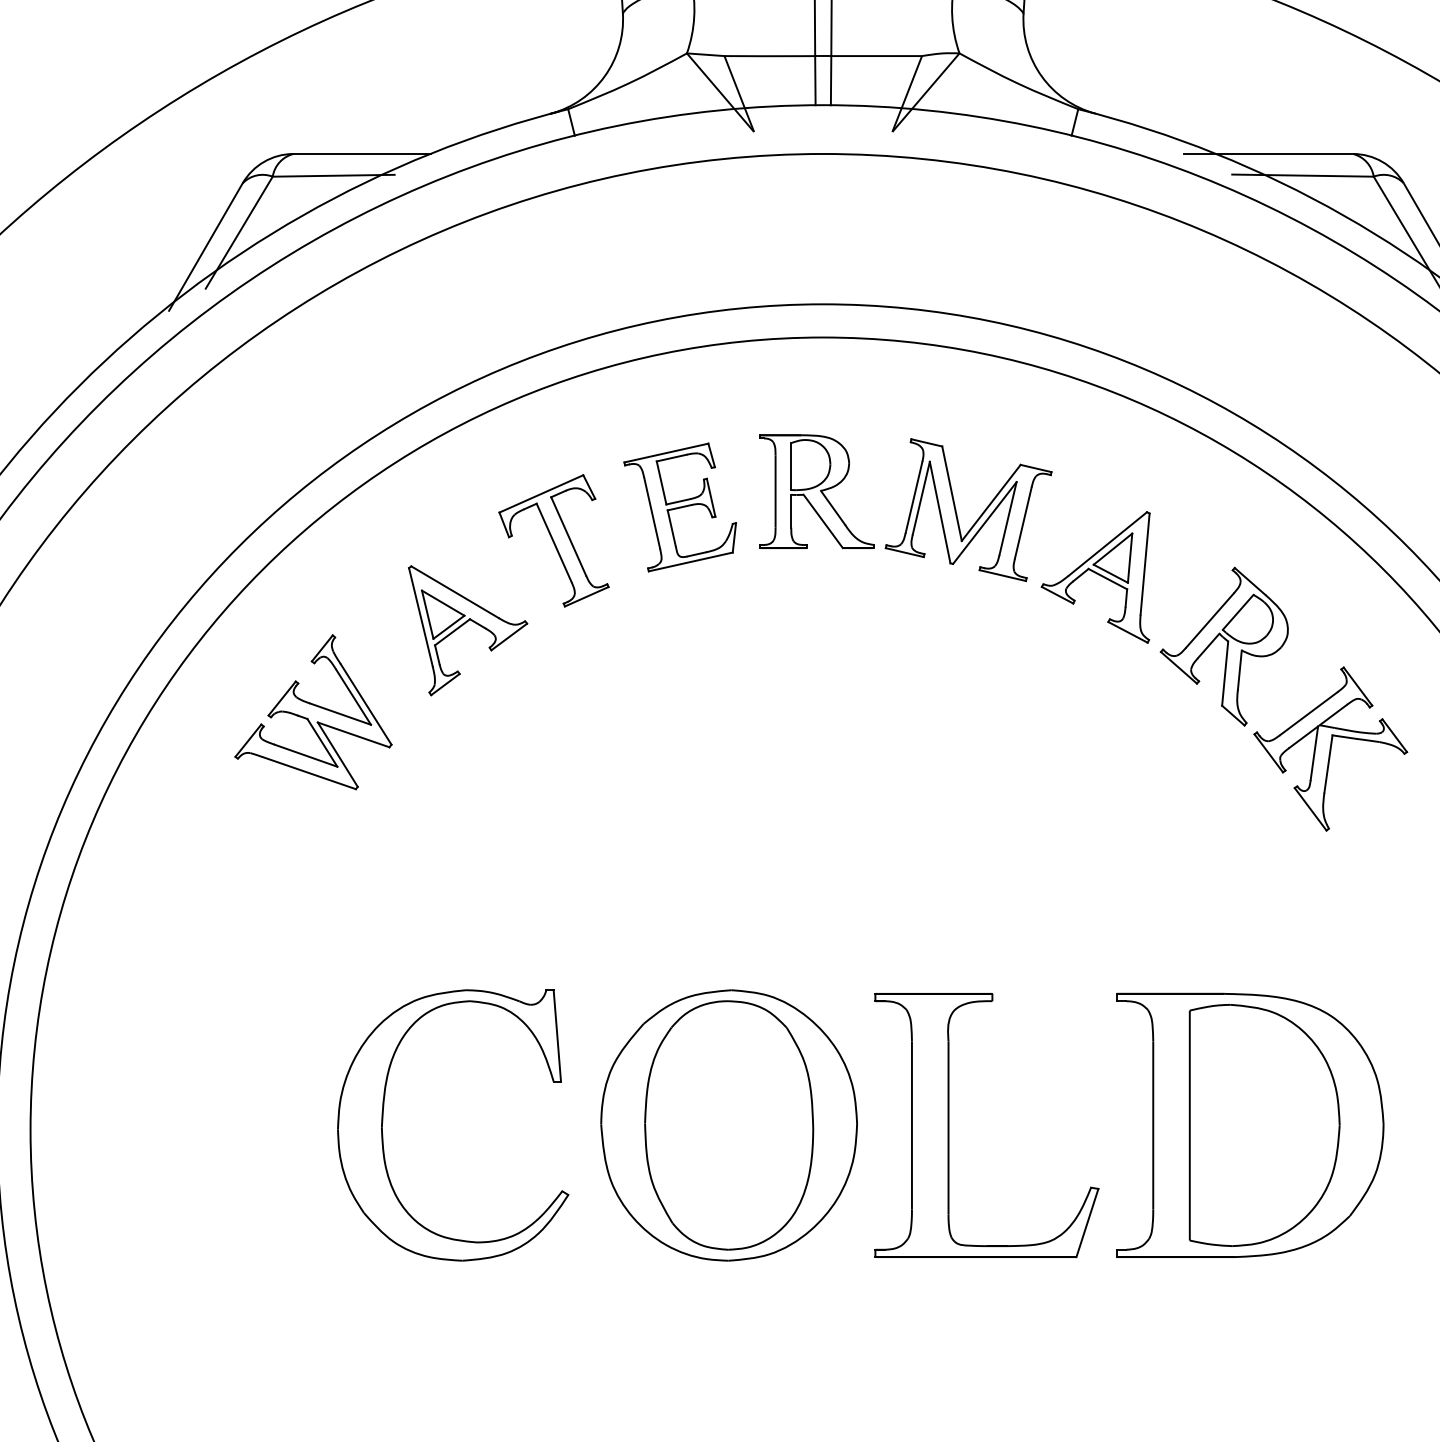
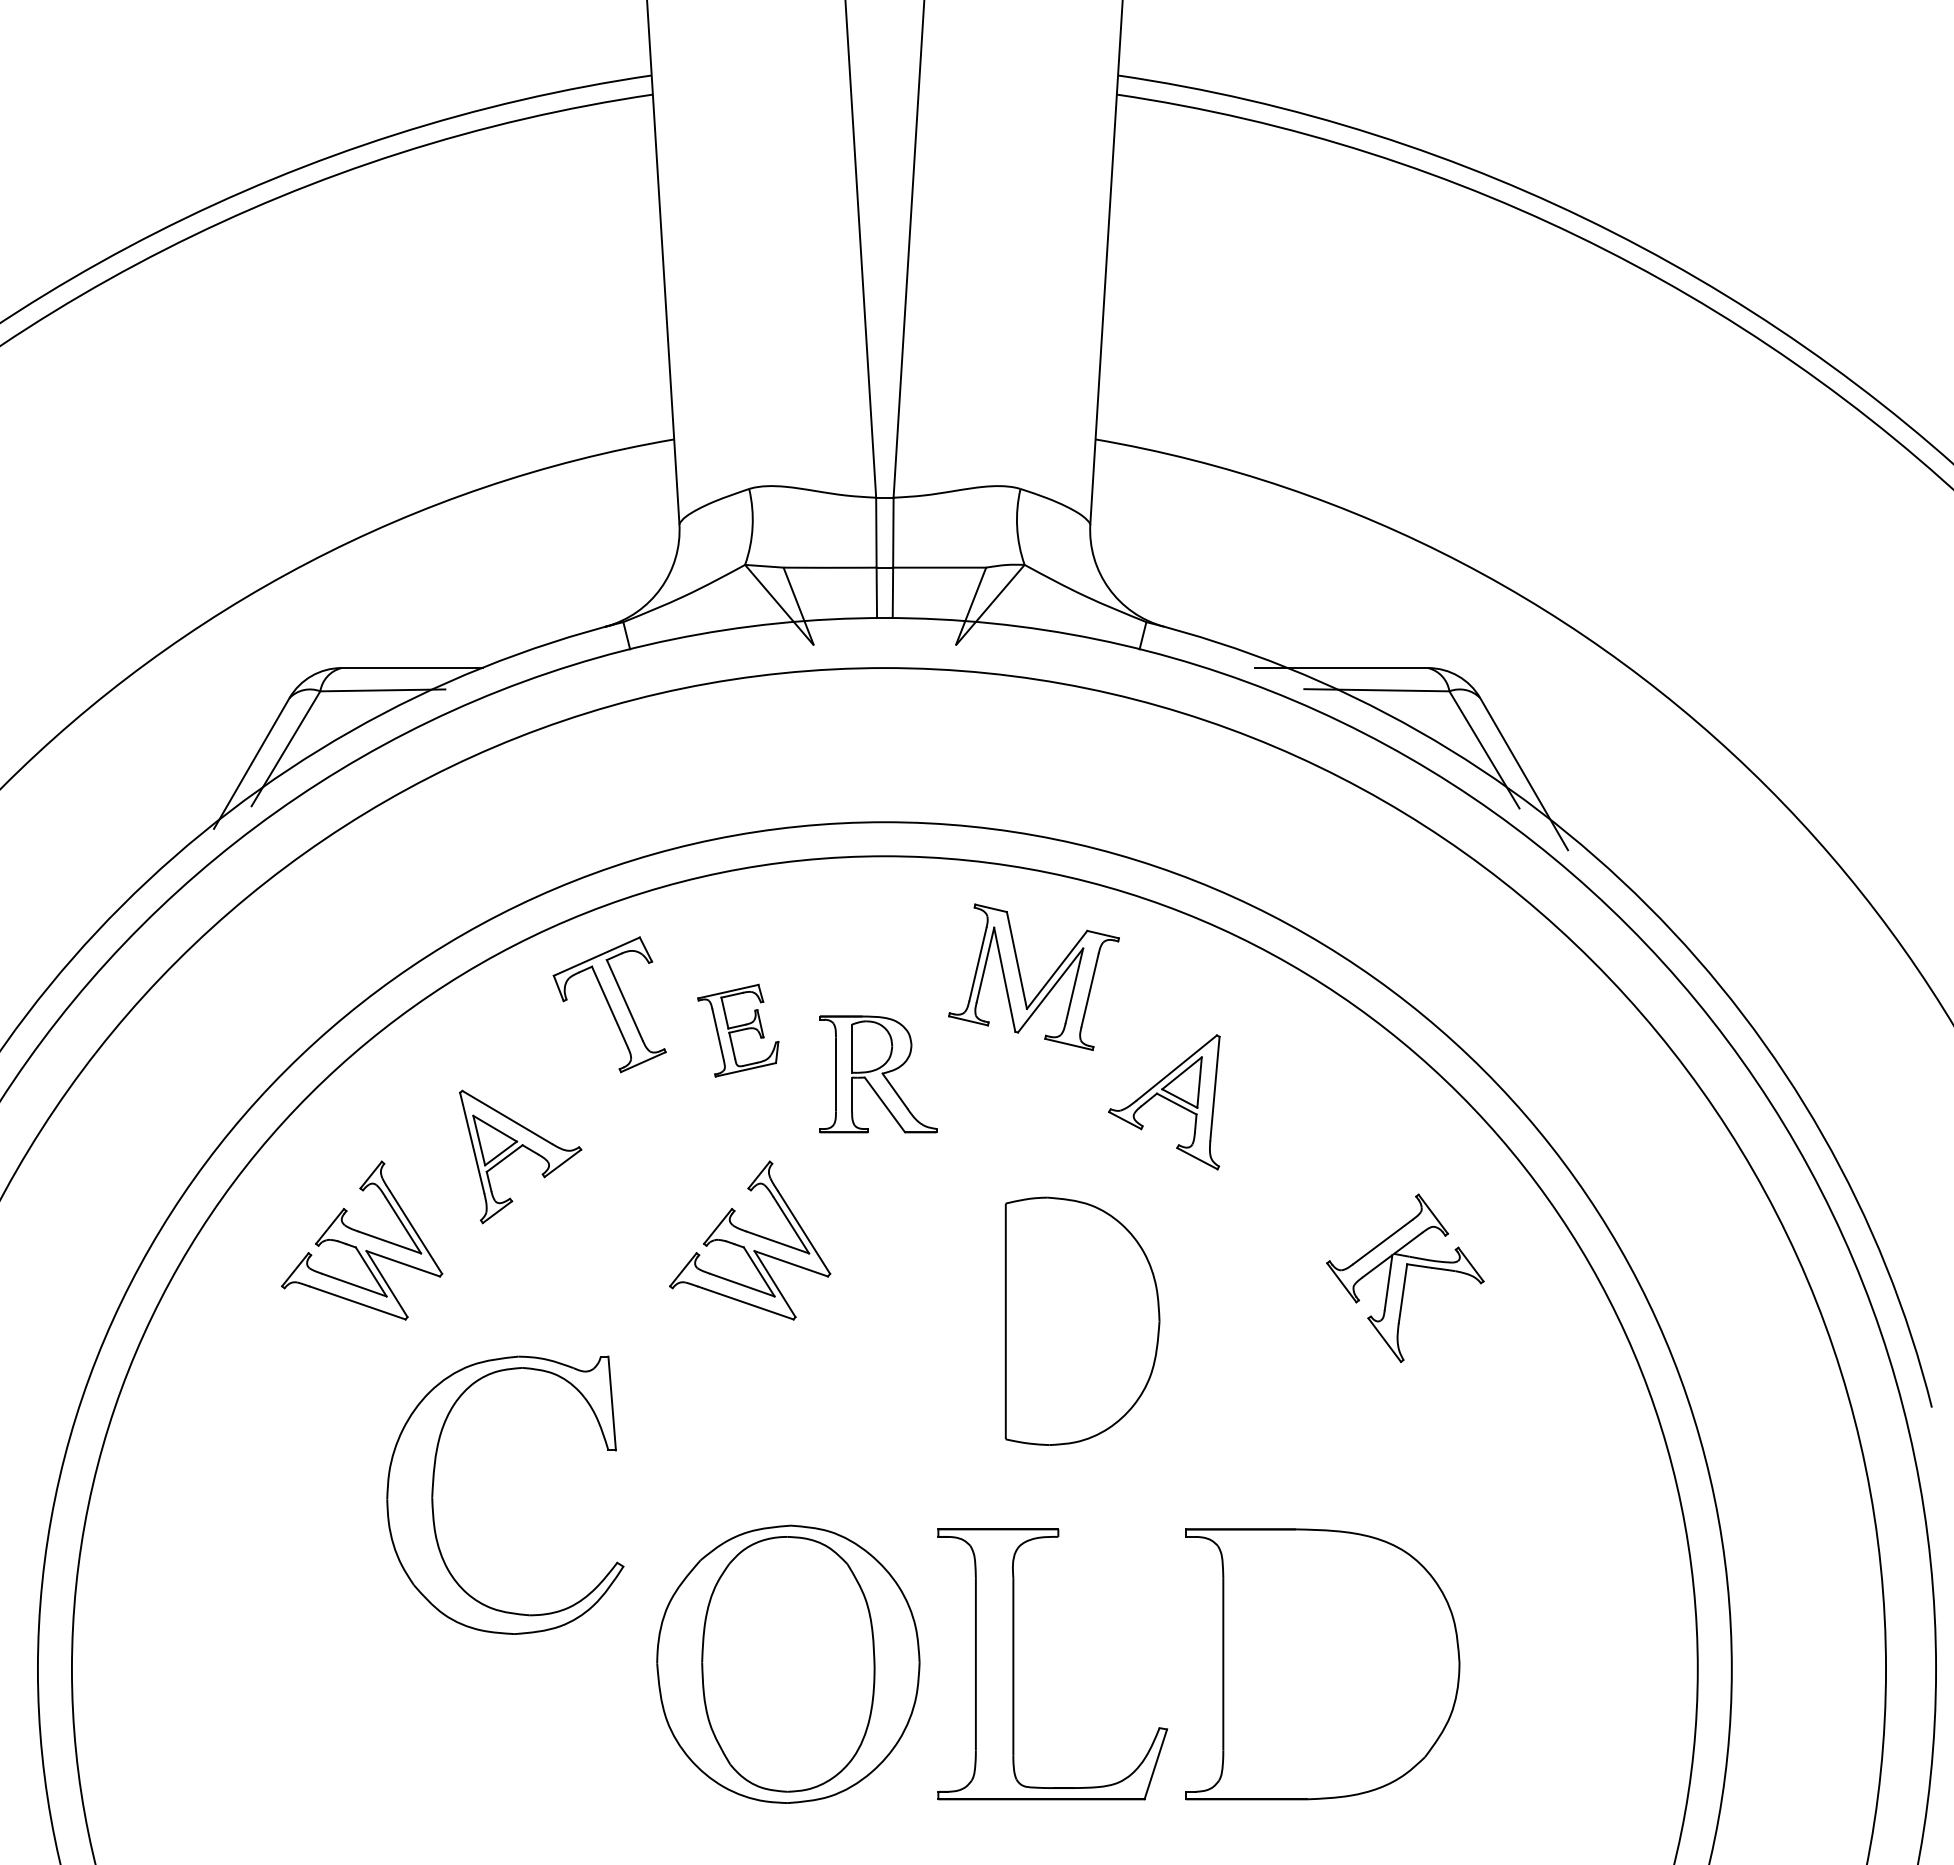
part: (817, 491) -> (878, 1074), moved
part: (680, 507) -> (738, 1030), size x0.7
part: (956, 509) -> (1021, 976), moved
part: (553, 540) -> (609, 1004), moved
part: (1224, 646) -> (1296, 1173), removed
part: (692, 712) -> (750, 1240), added
part: (383, 1124) -> (433, 1494), moved
part: (1264, 1124) -> (1082, 1320), moved

